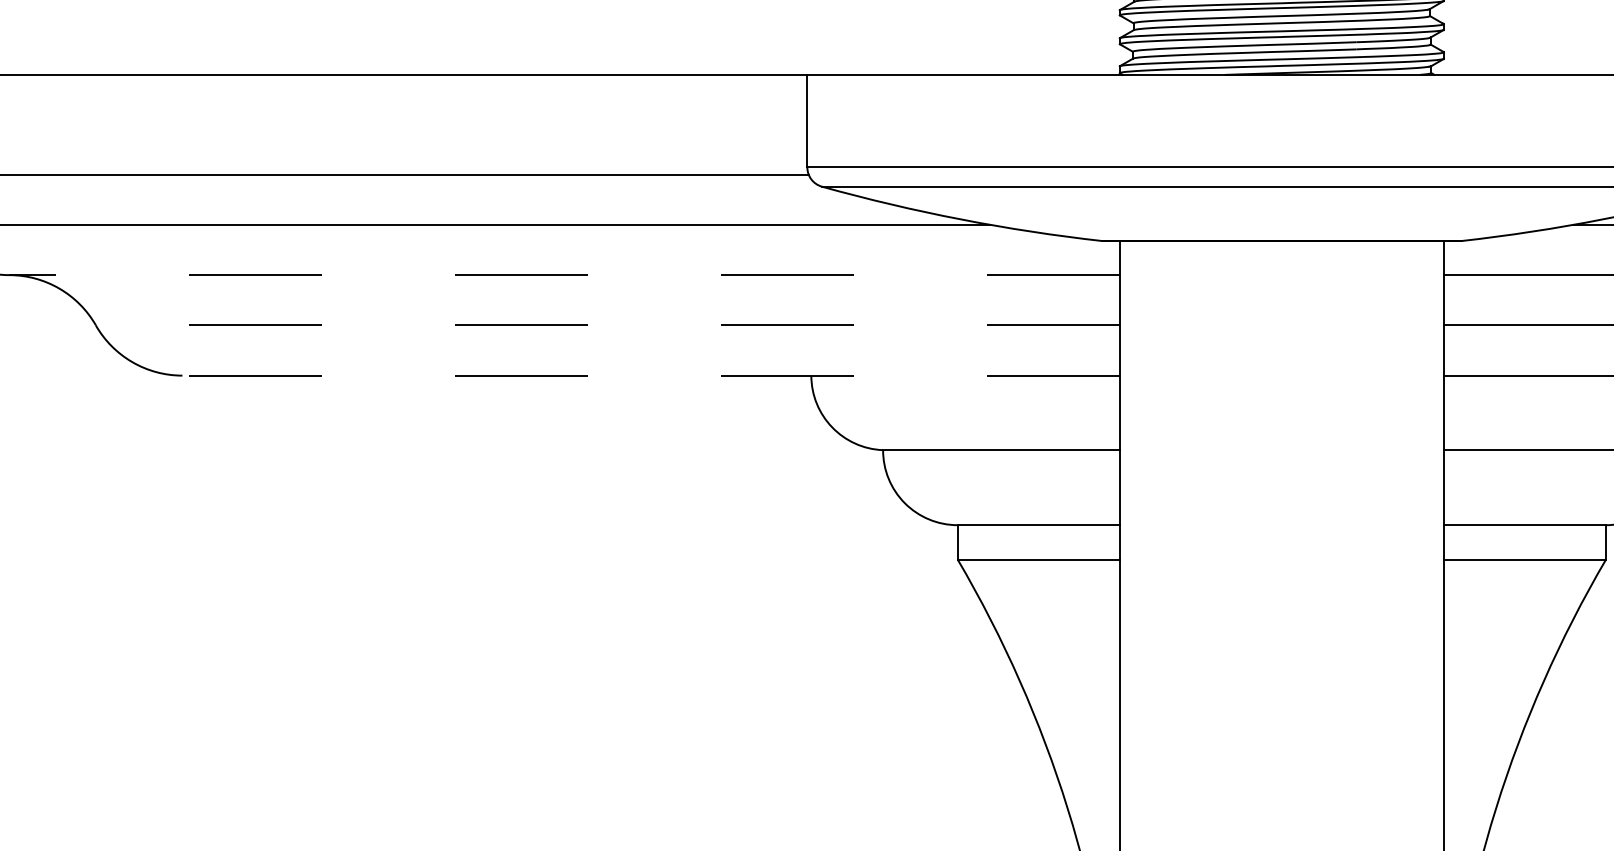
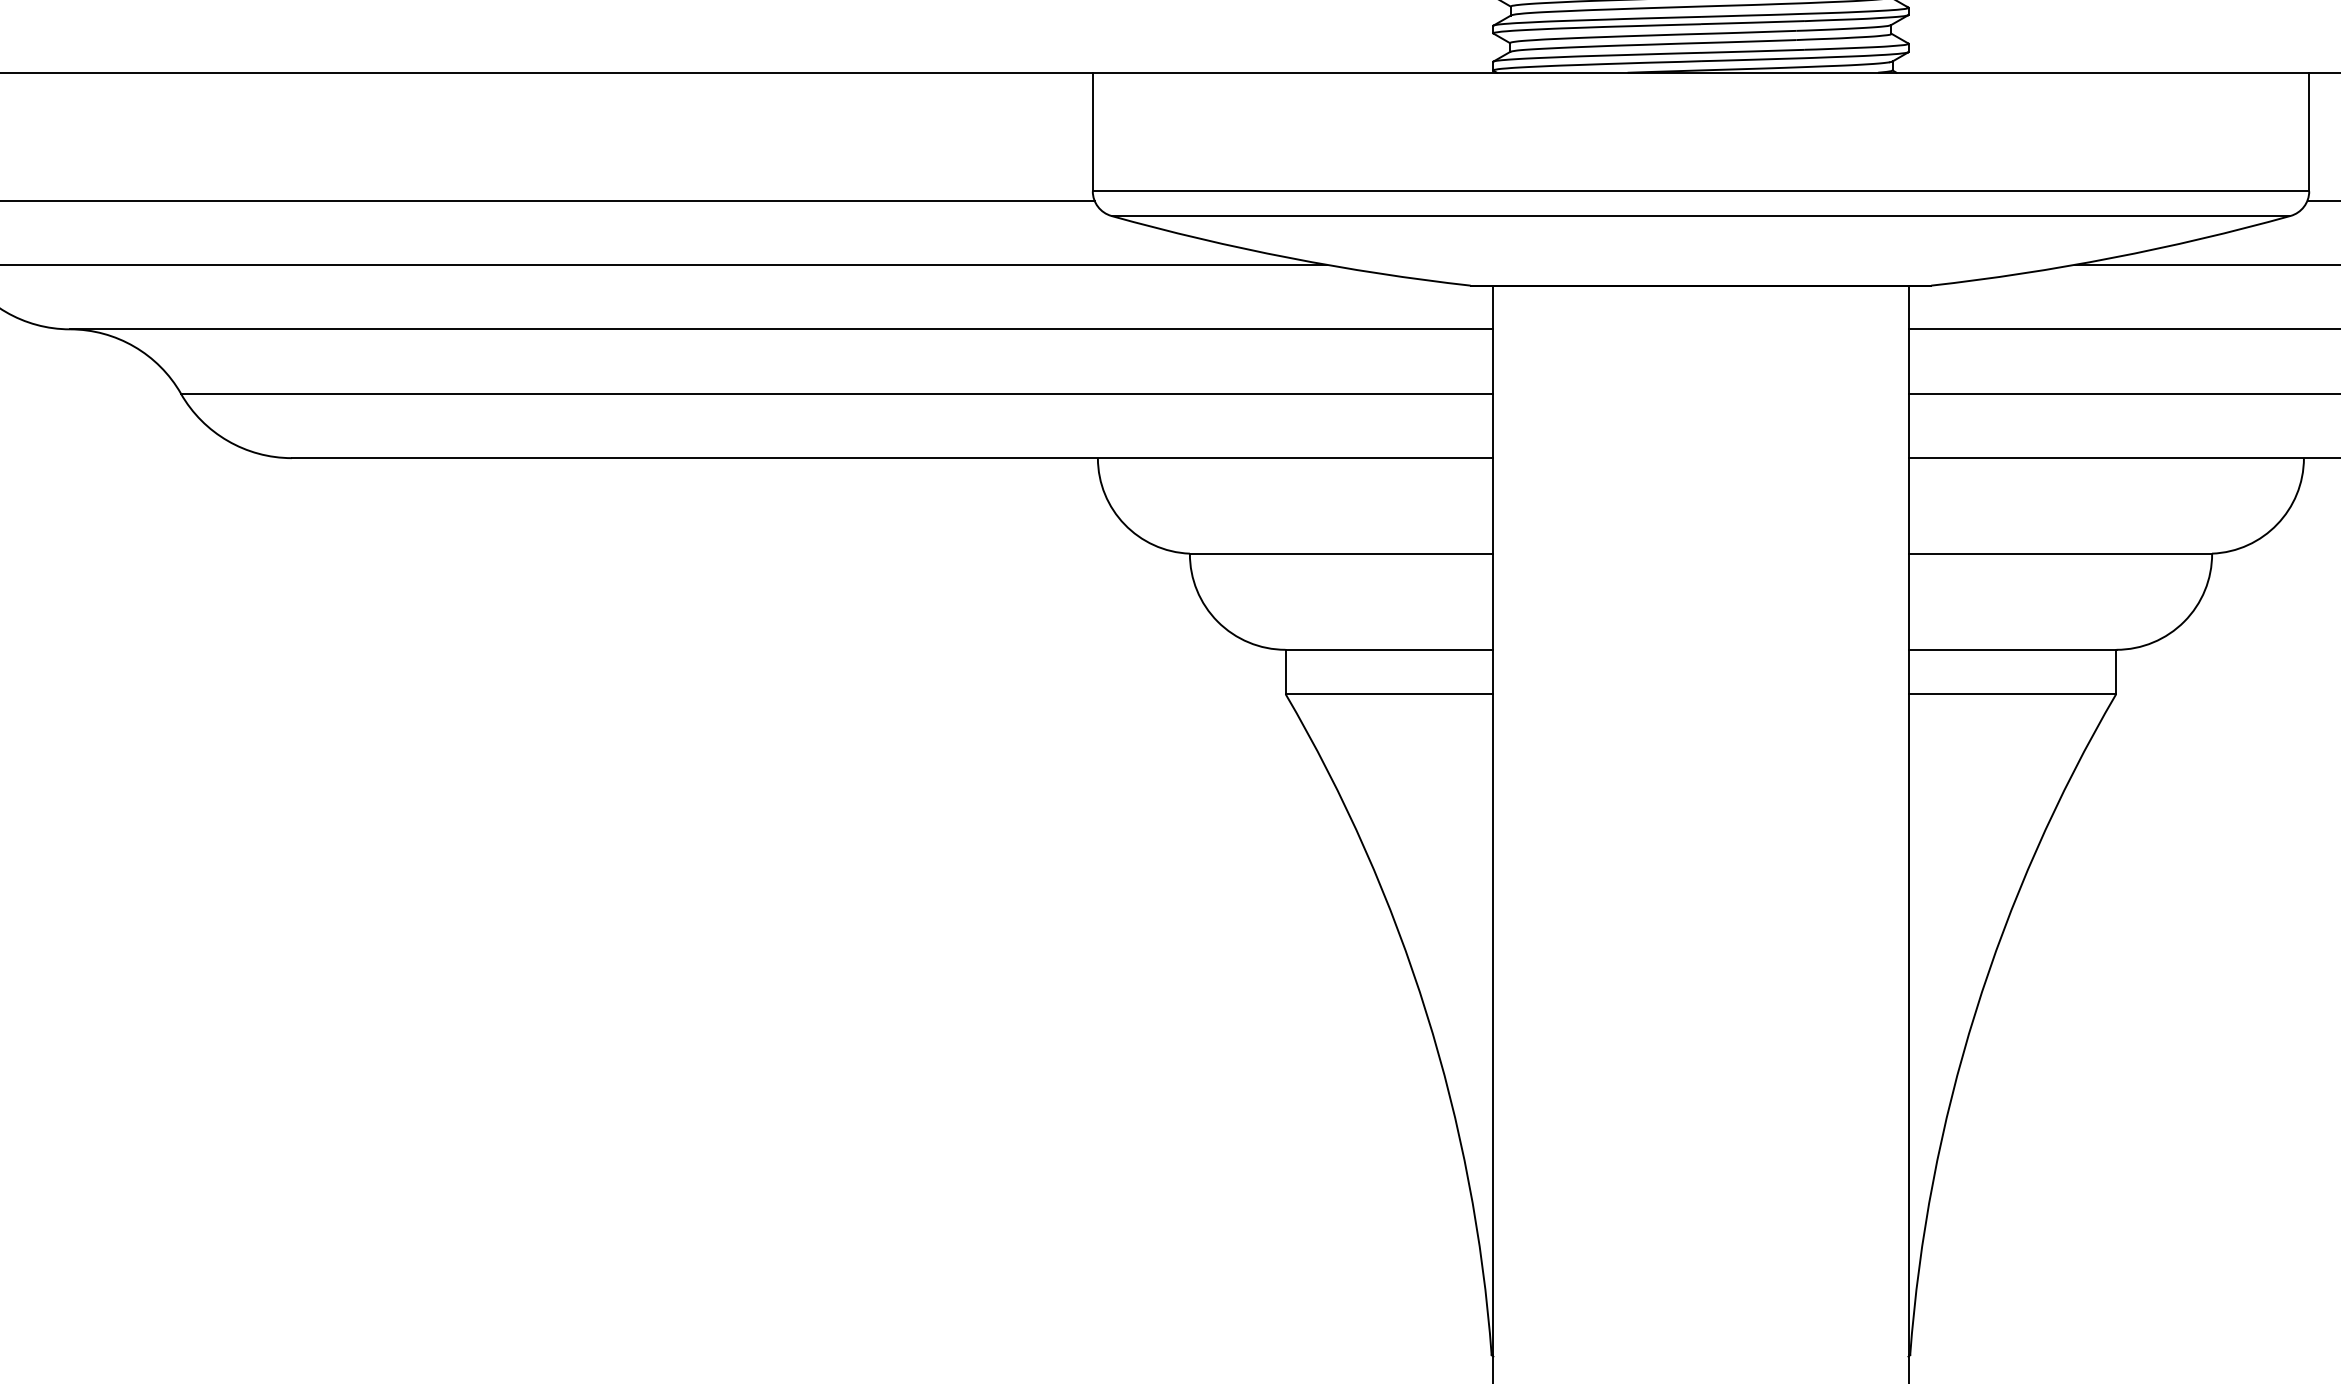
line: (564, 275) -> (781, 329), dashed -> solid
line: (607, 325) -> (836, 393), dashed -> solid
line: (651, 375) -> (892, 458), dashed -> solid

